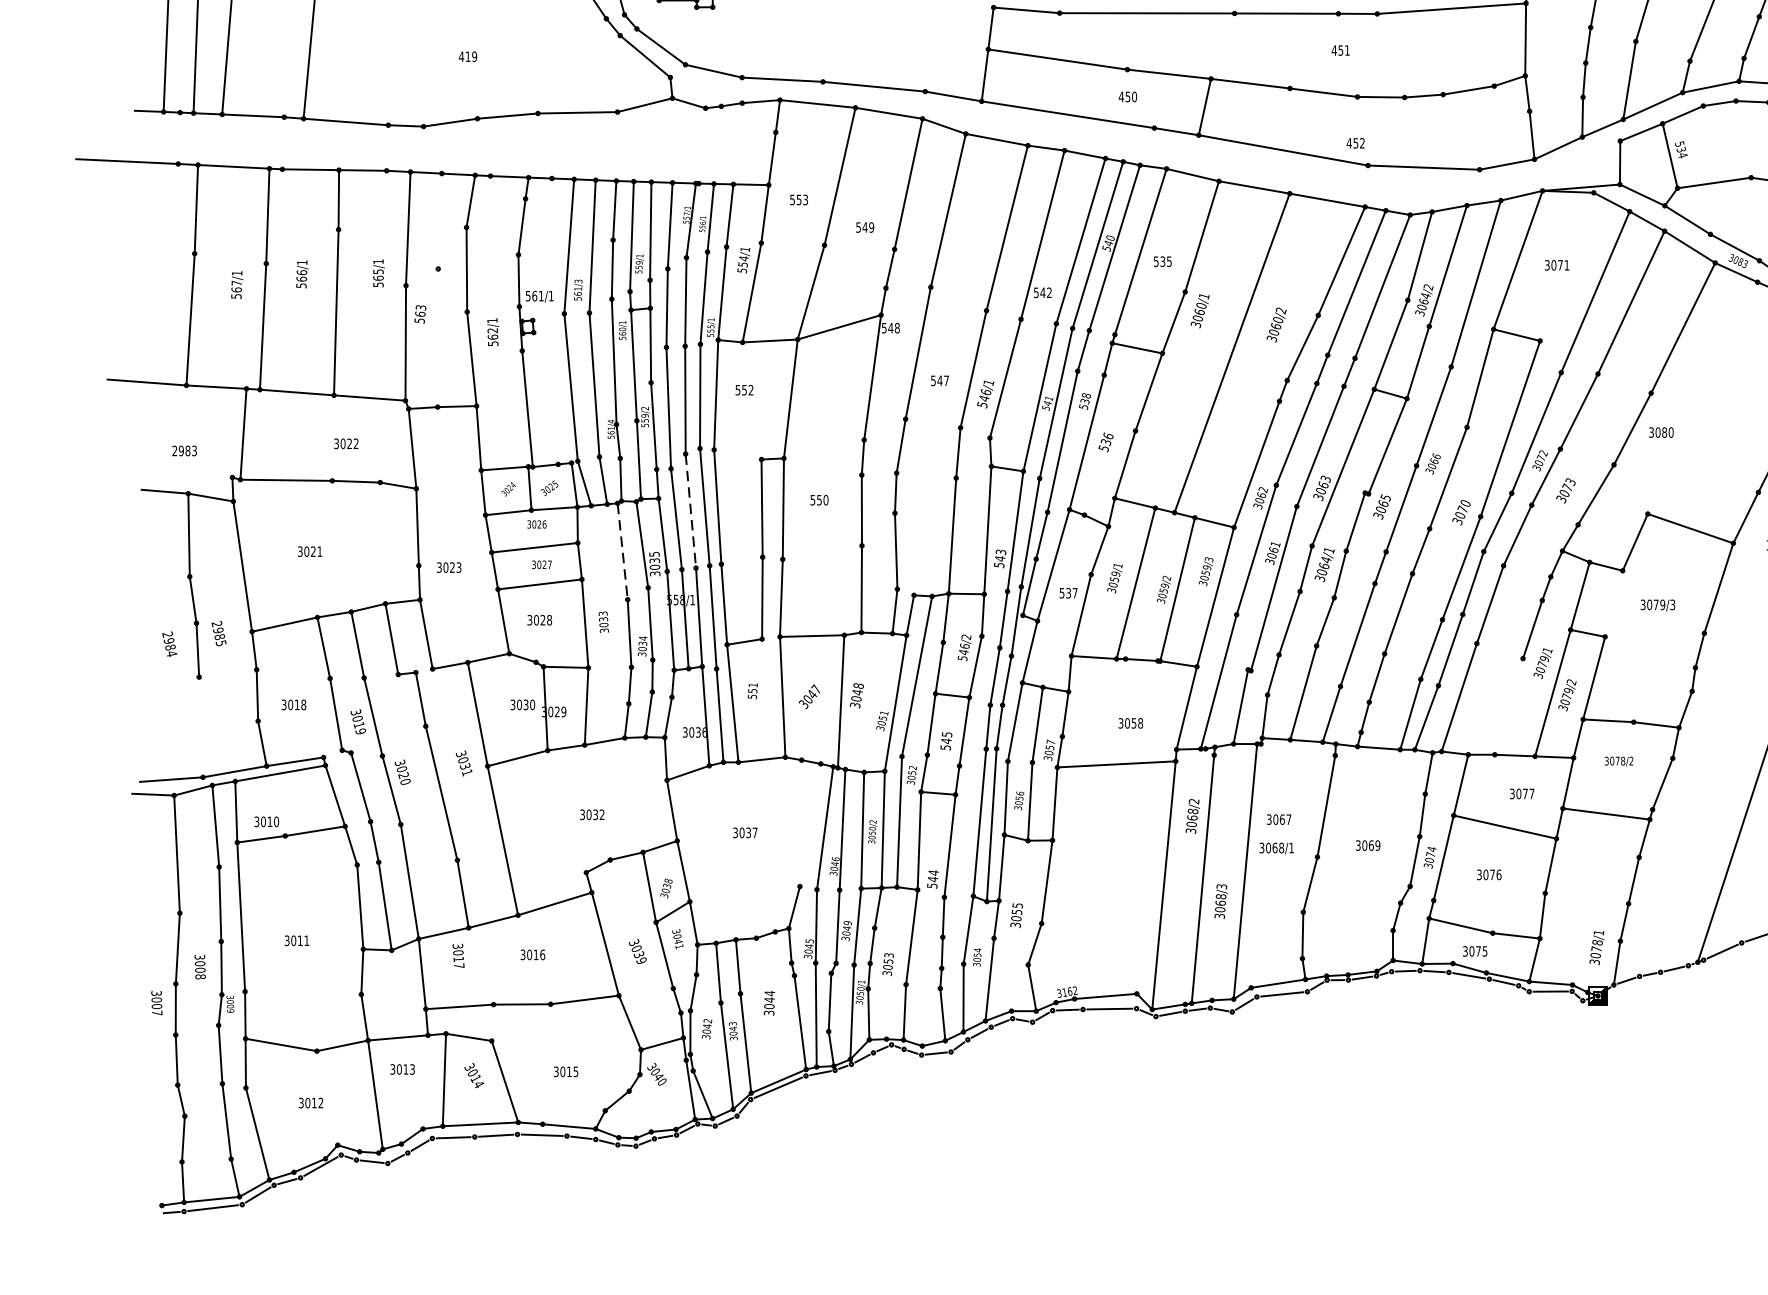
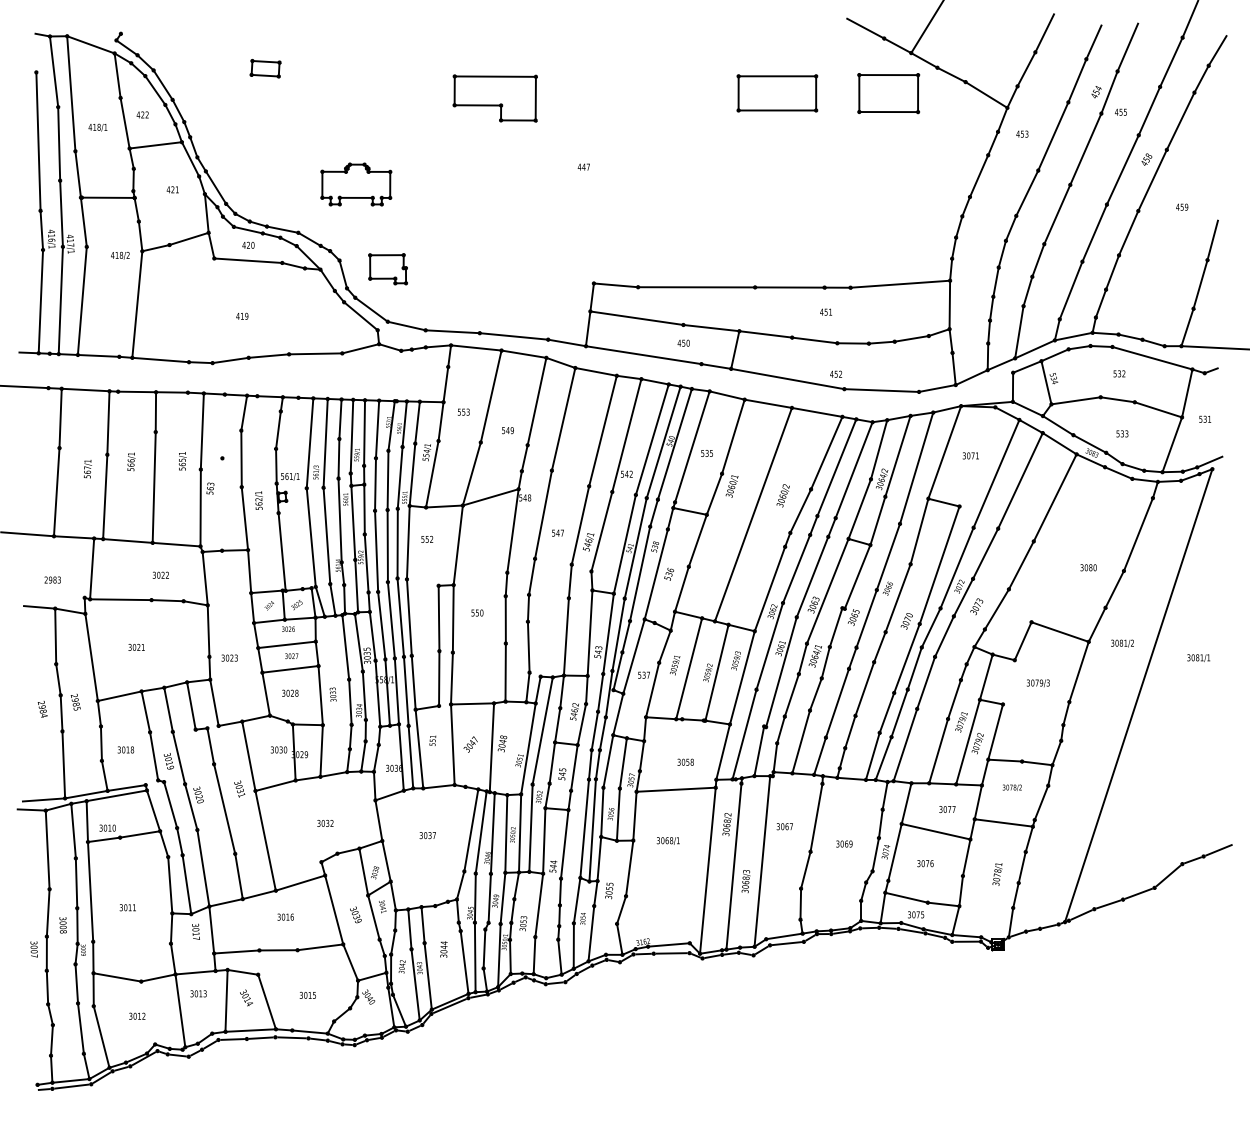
text: (1661, 432) -> (1088, 567), moved
line: (691, 511) -> (391, 620), dashed -> solid
line: (622, 551) -> (345, 647), dashed -> solid
line: (1508, 707) -> (938, 751), added
line: (200, 726) -> (63, 764), added
line: (810, 825) -> (471, 830), added
text: (1275, 847) -> (667, 840), moved
text: (1596, 947) -> (997, 874), moved
text: (457, 955) -> (195, 931), moved

